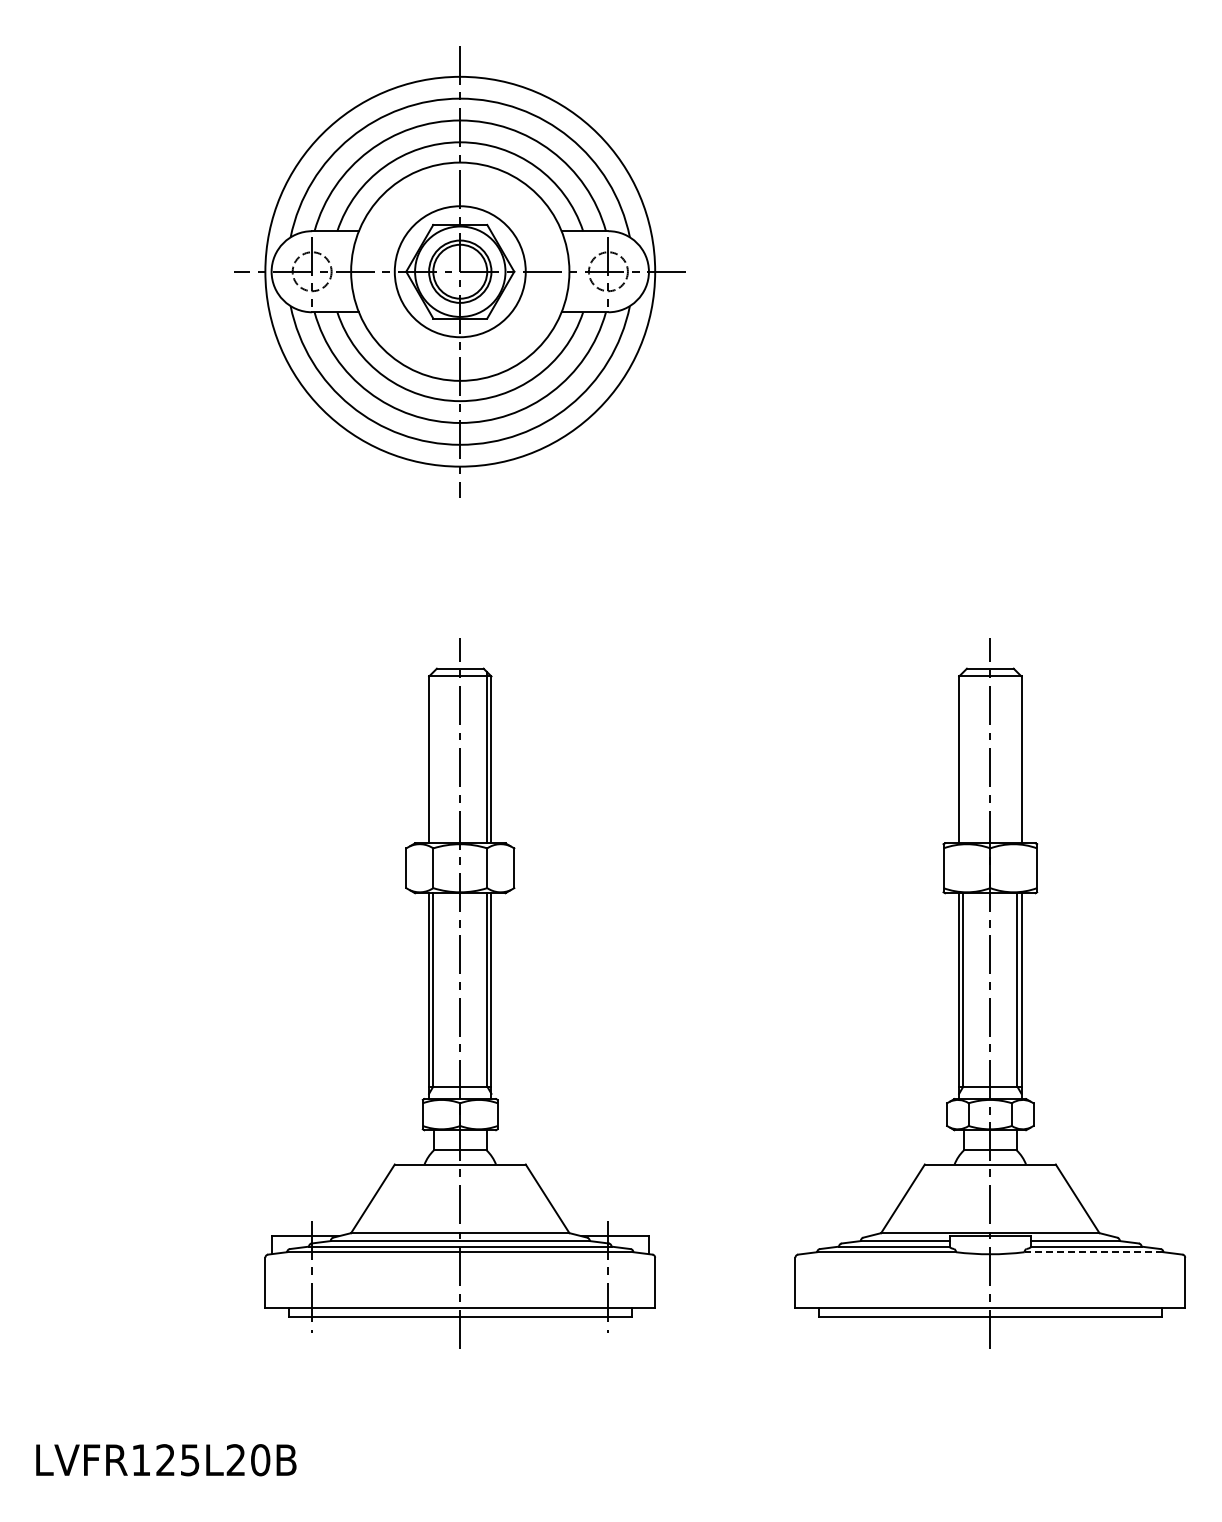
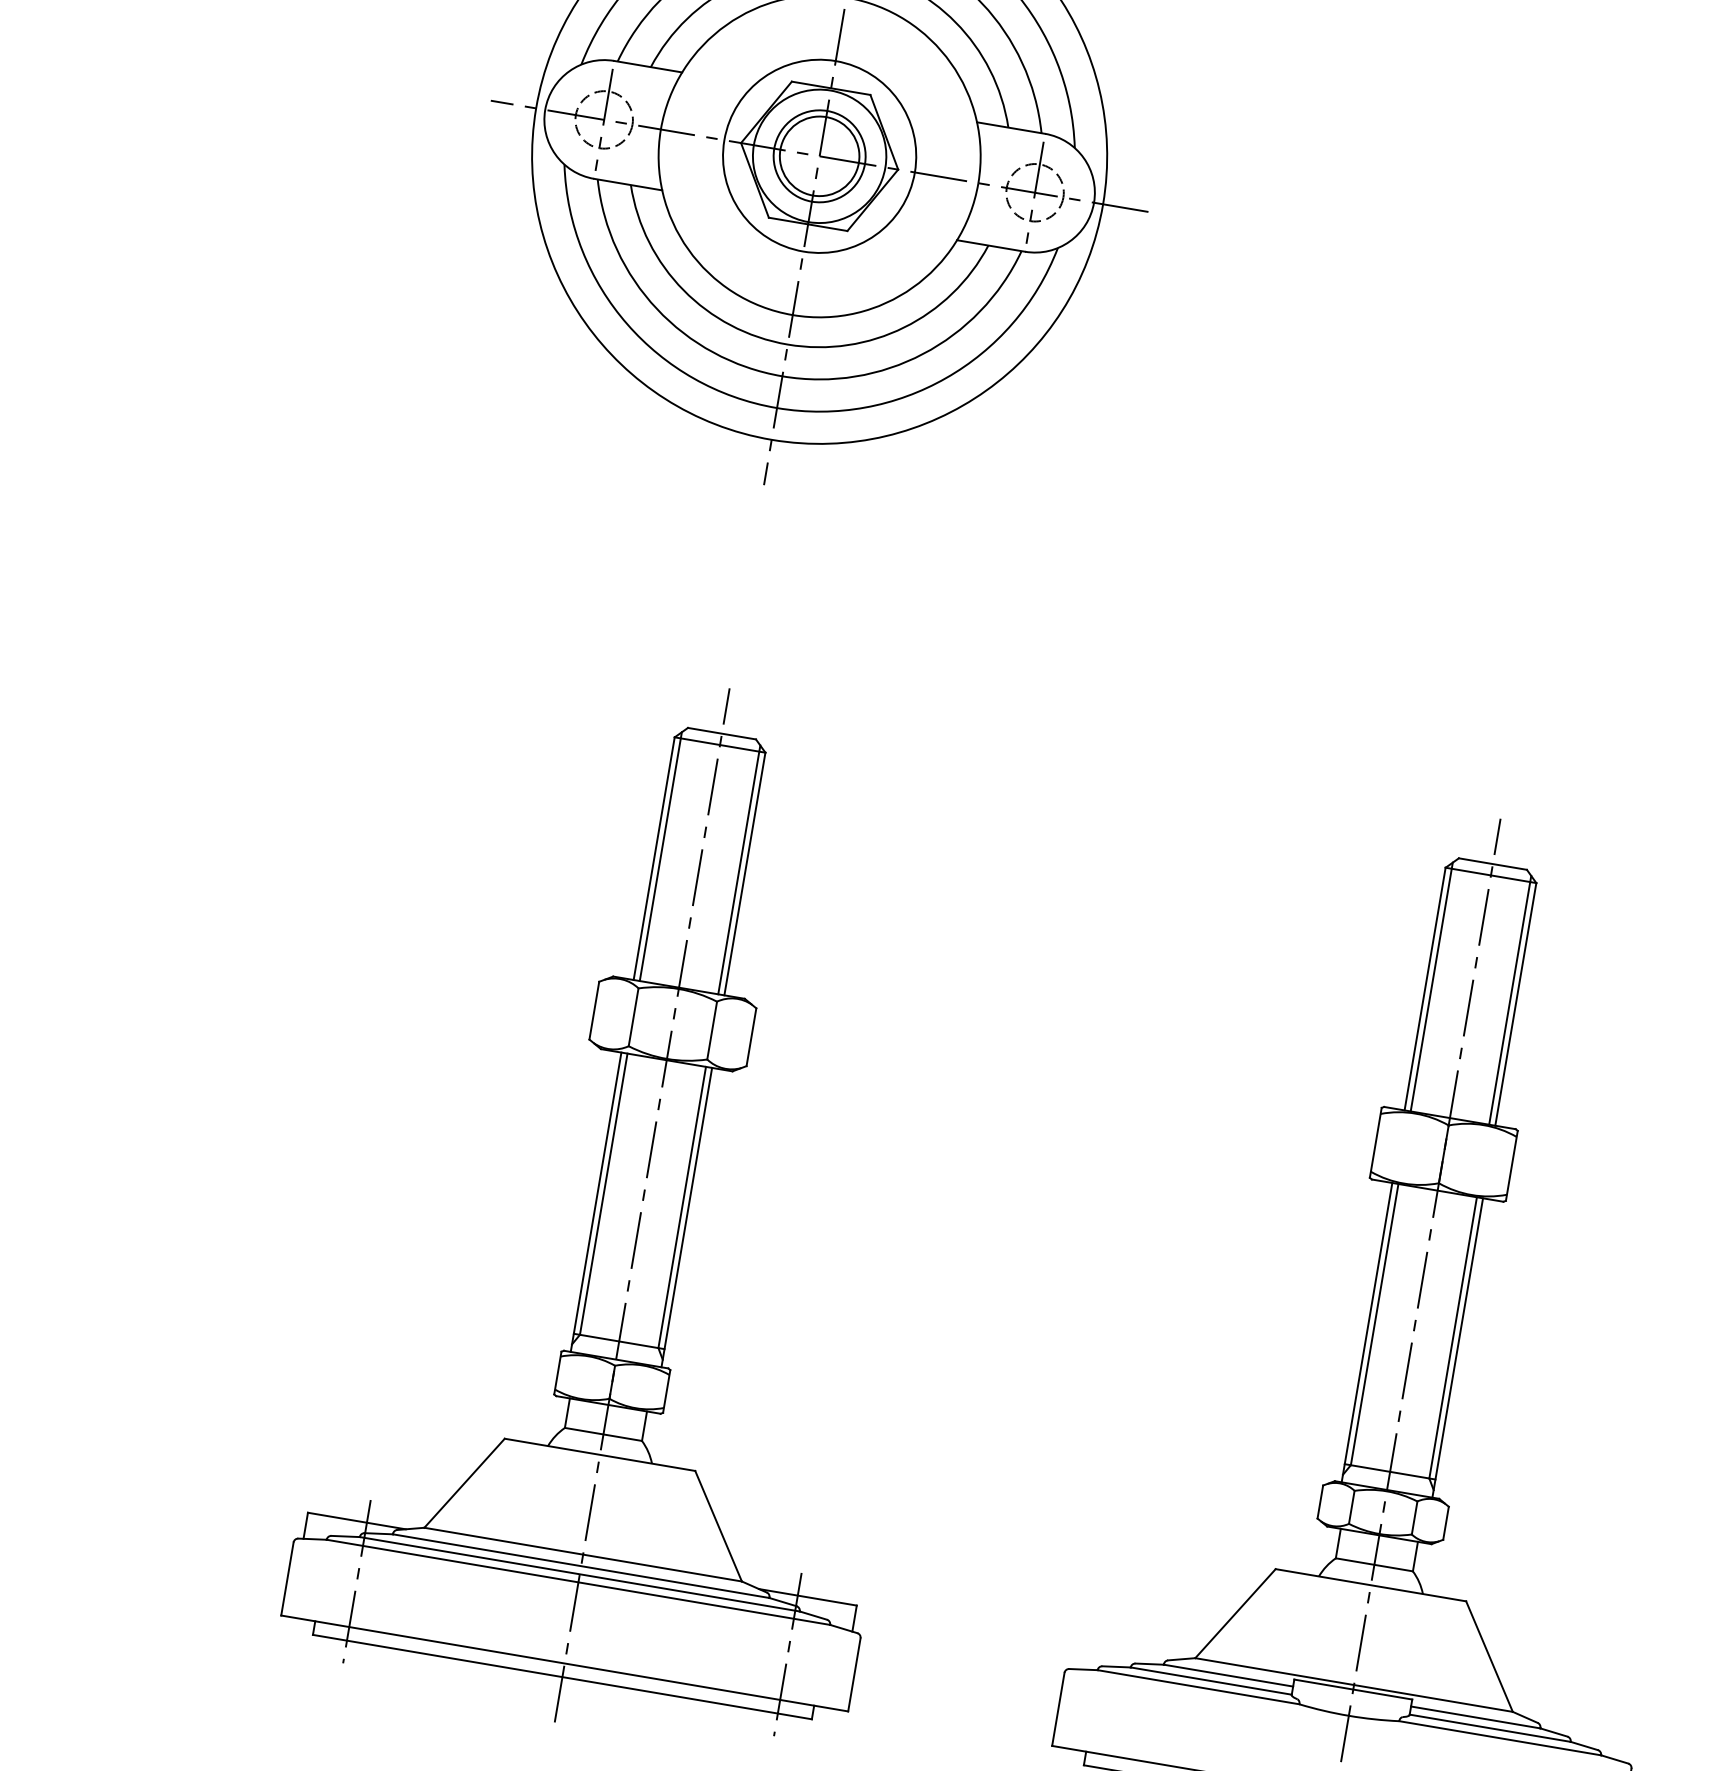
line: (433, 757) -> (661, 856), added
line: (963, 757) -> (1432, 986), added
line: (1017, 757) -> (1510, 999), added
line: (1093, 1252) -> (1499, 1738), dashed -> solid

